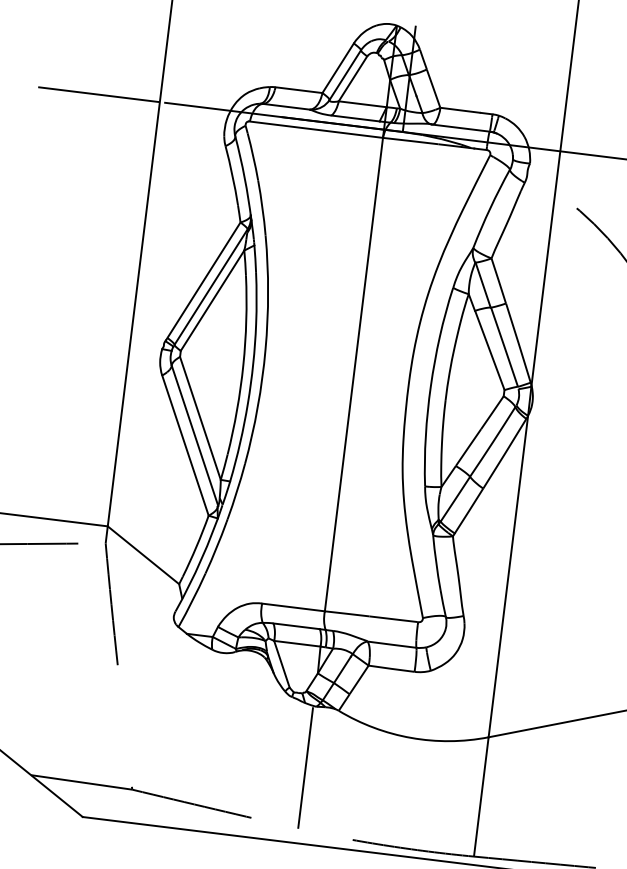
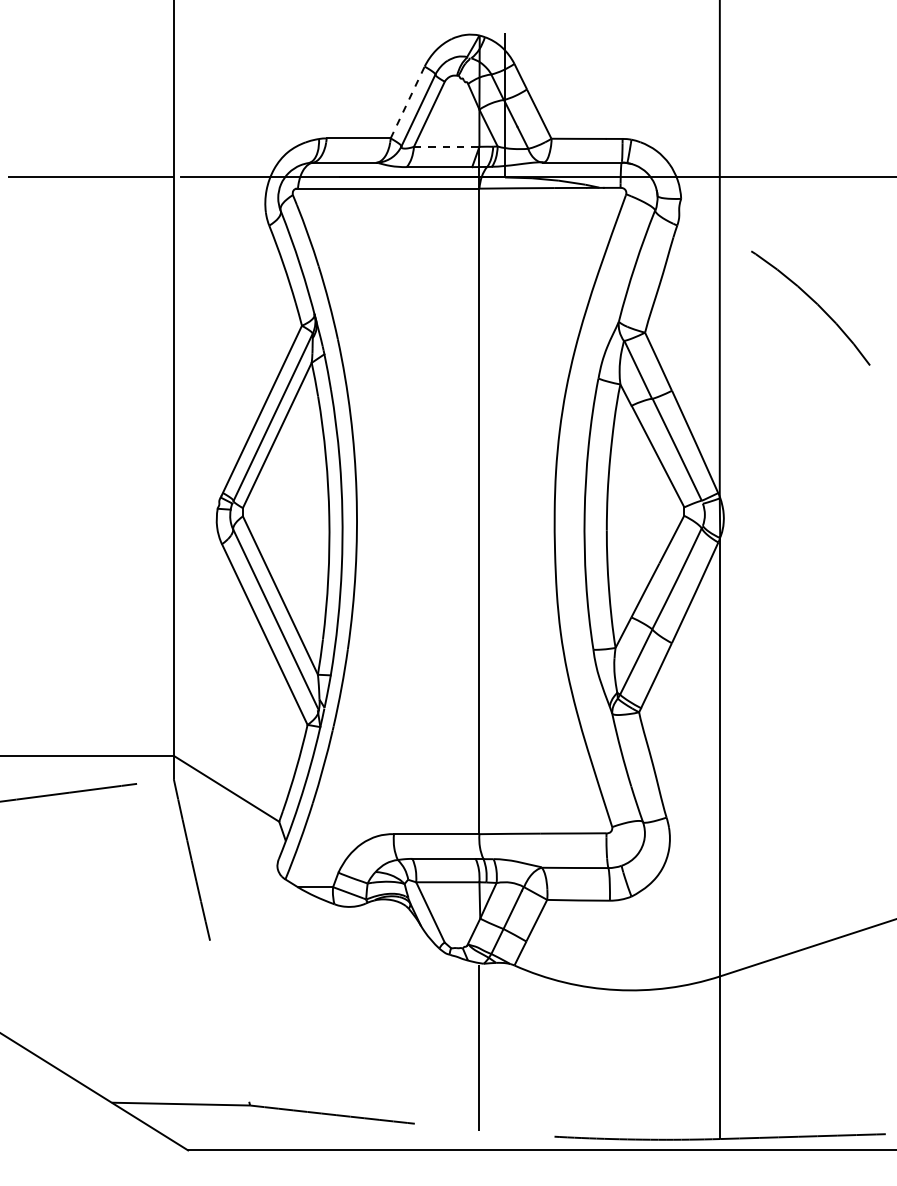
line: (338, 68) -> (407, 102), solid -> dashed
line: (362, 104) -> (446, 146), solid -> dashed

